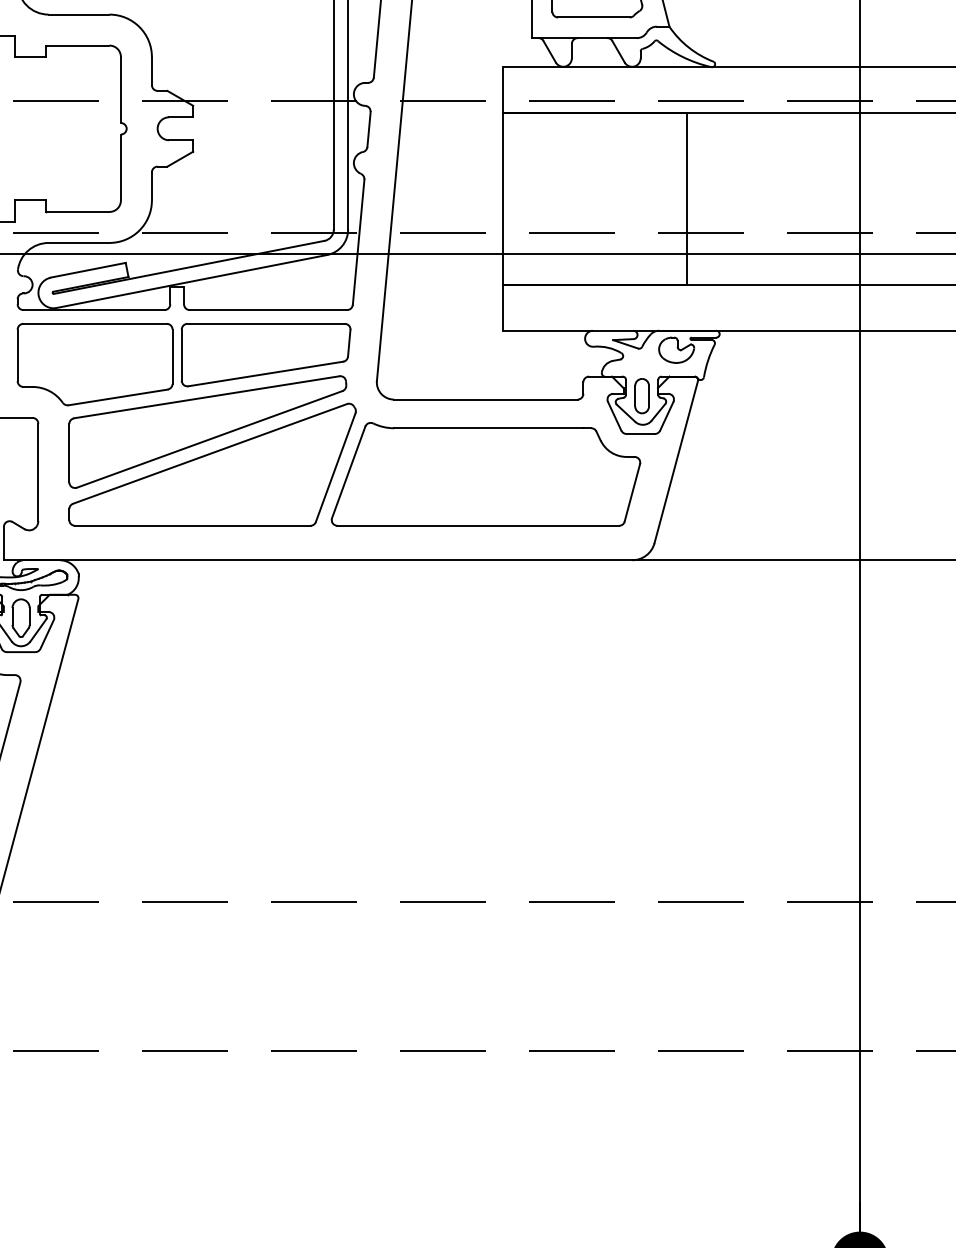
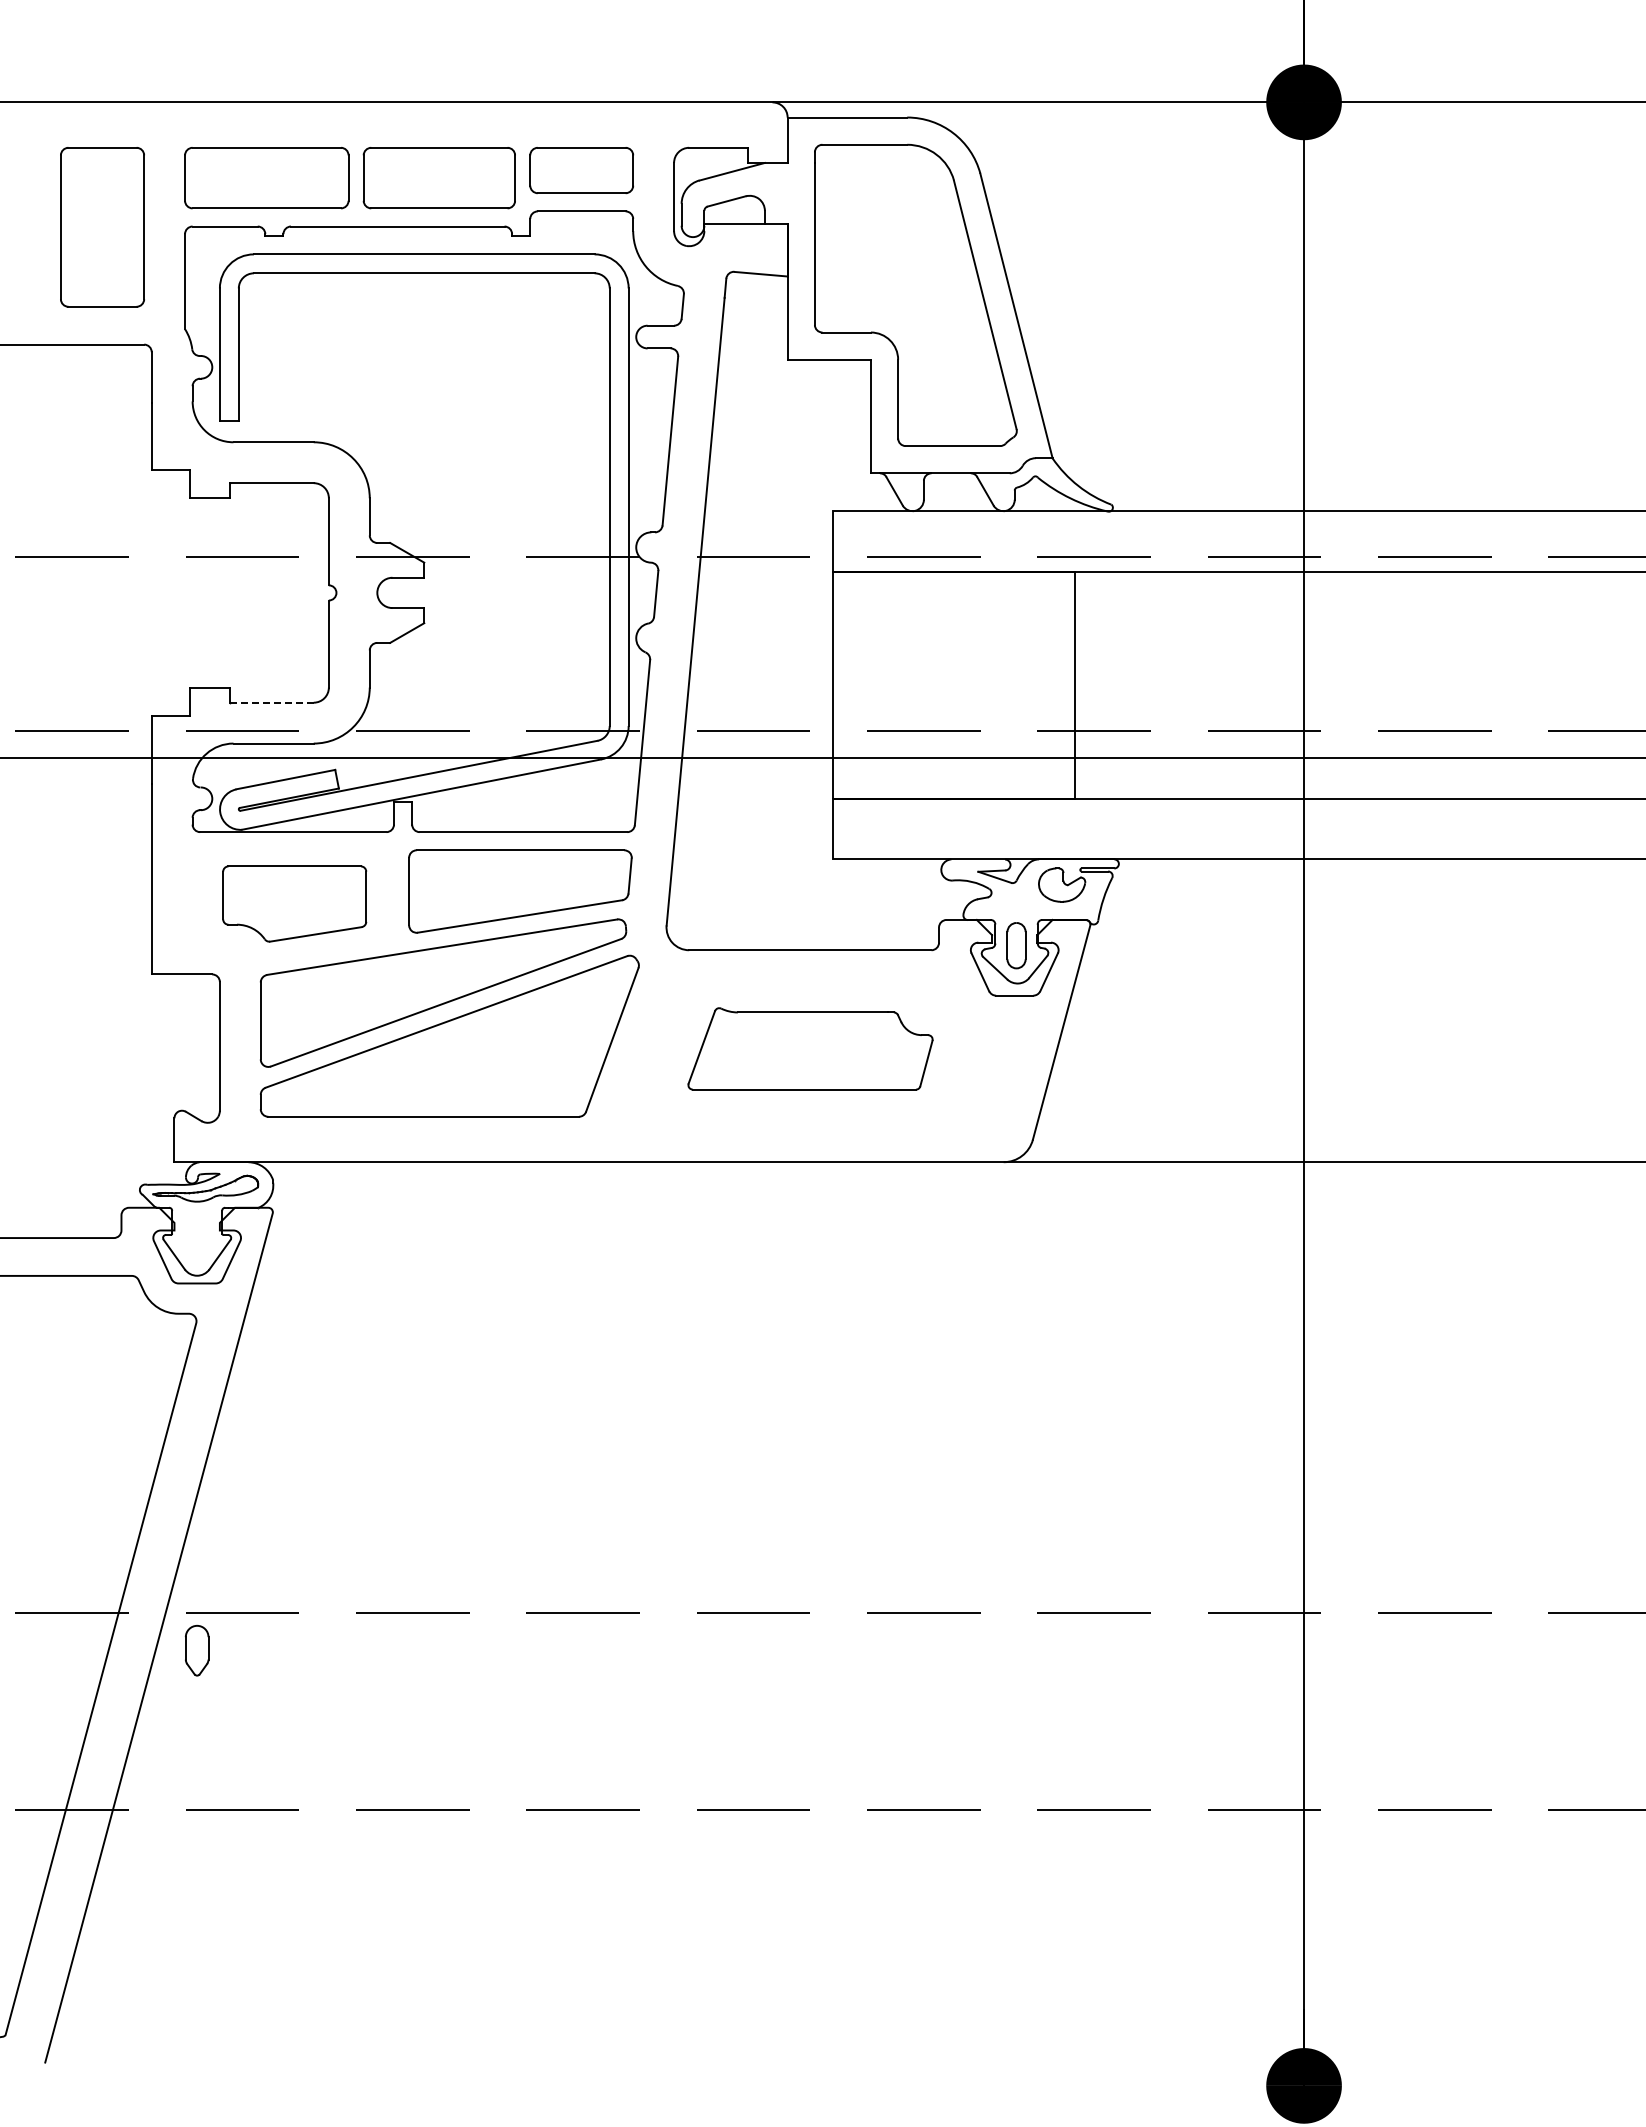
line: (78, 211) -> (272, 702), solid -> dashed
part: (94, 364) -> (294, 903), size x0.7
part: (485, 474) -> (810, 1048), size x0.6
part: (21, 618) -> (197, 1650), moved

